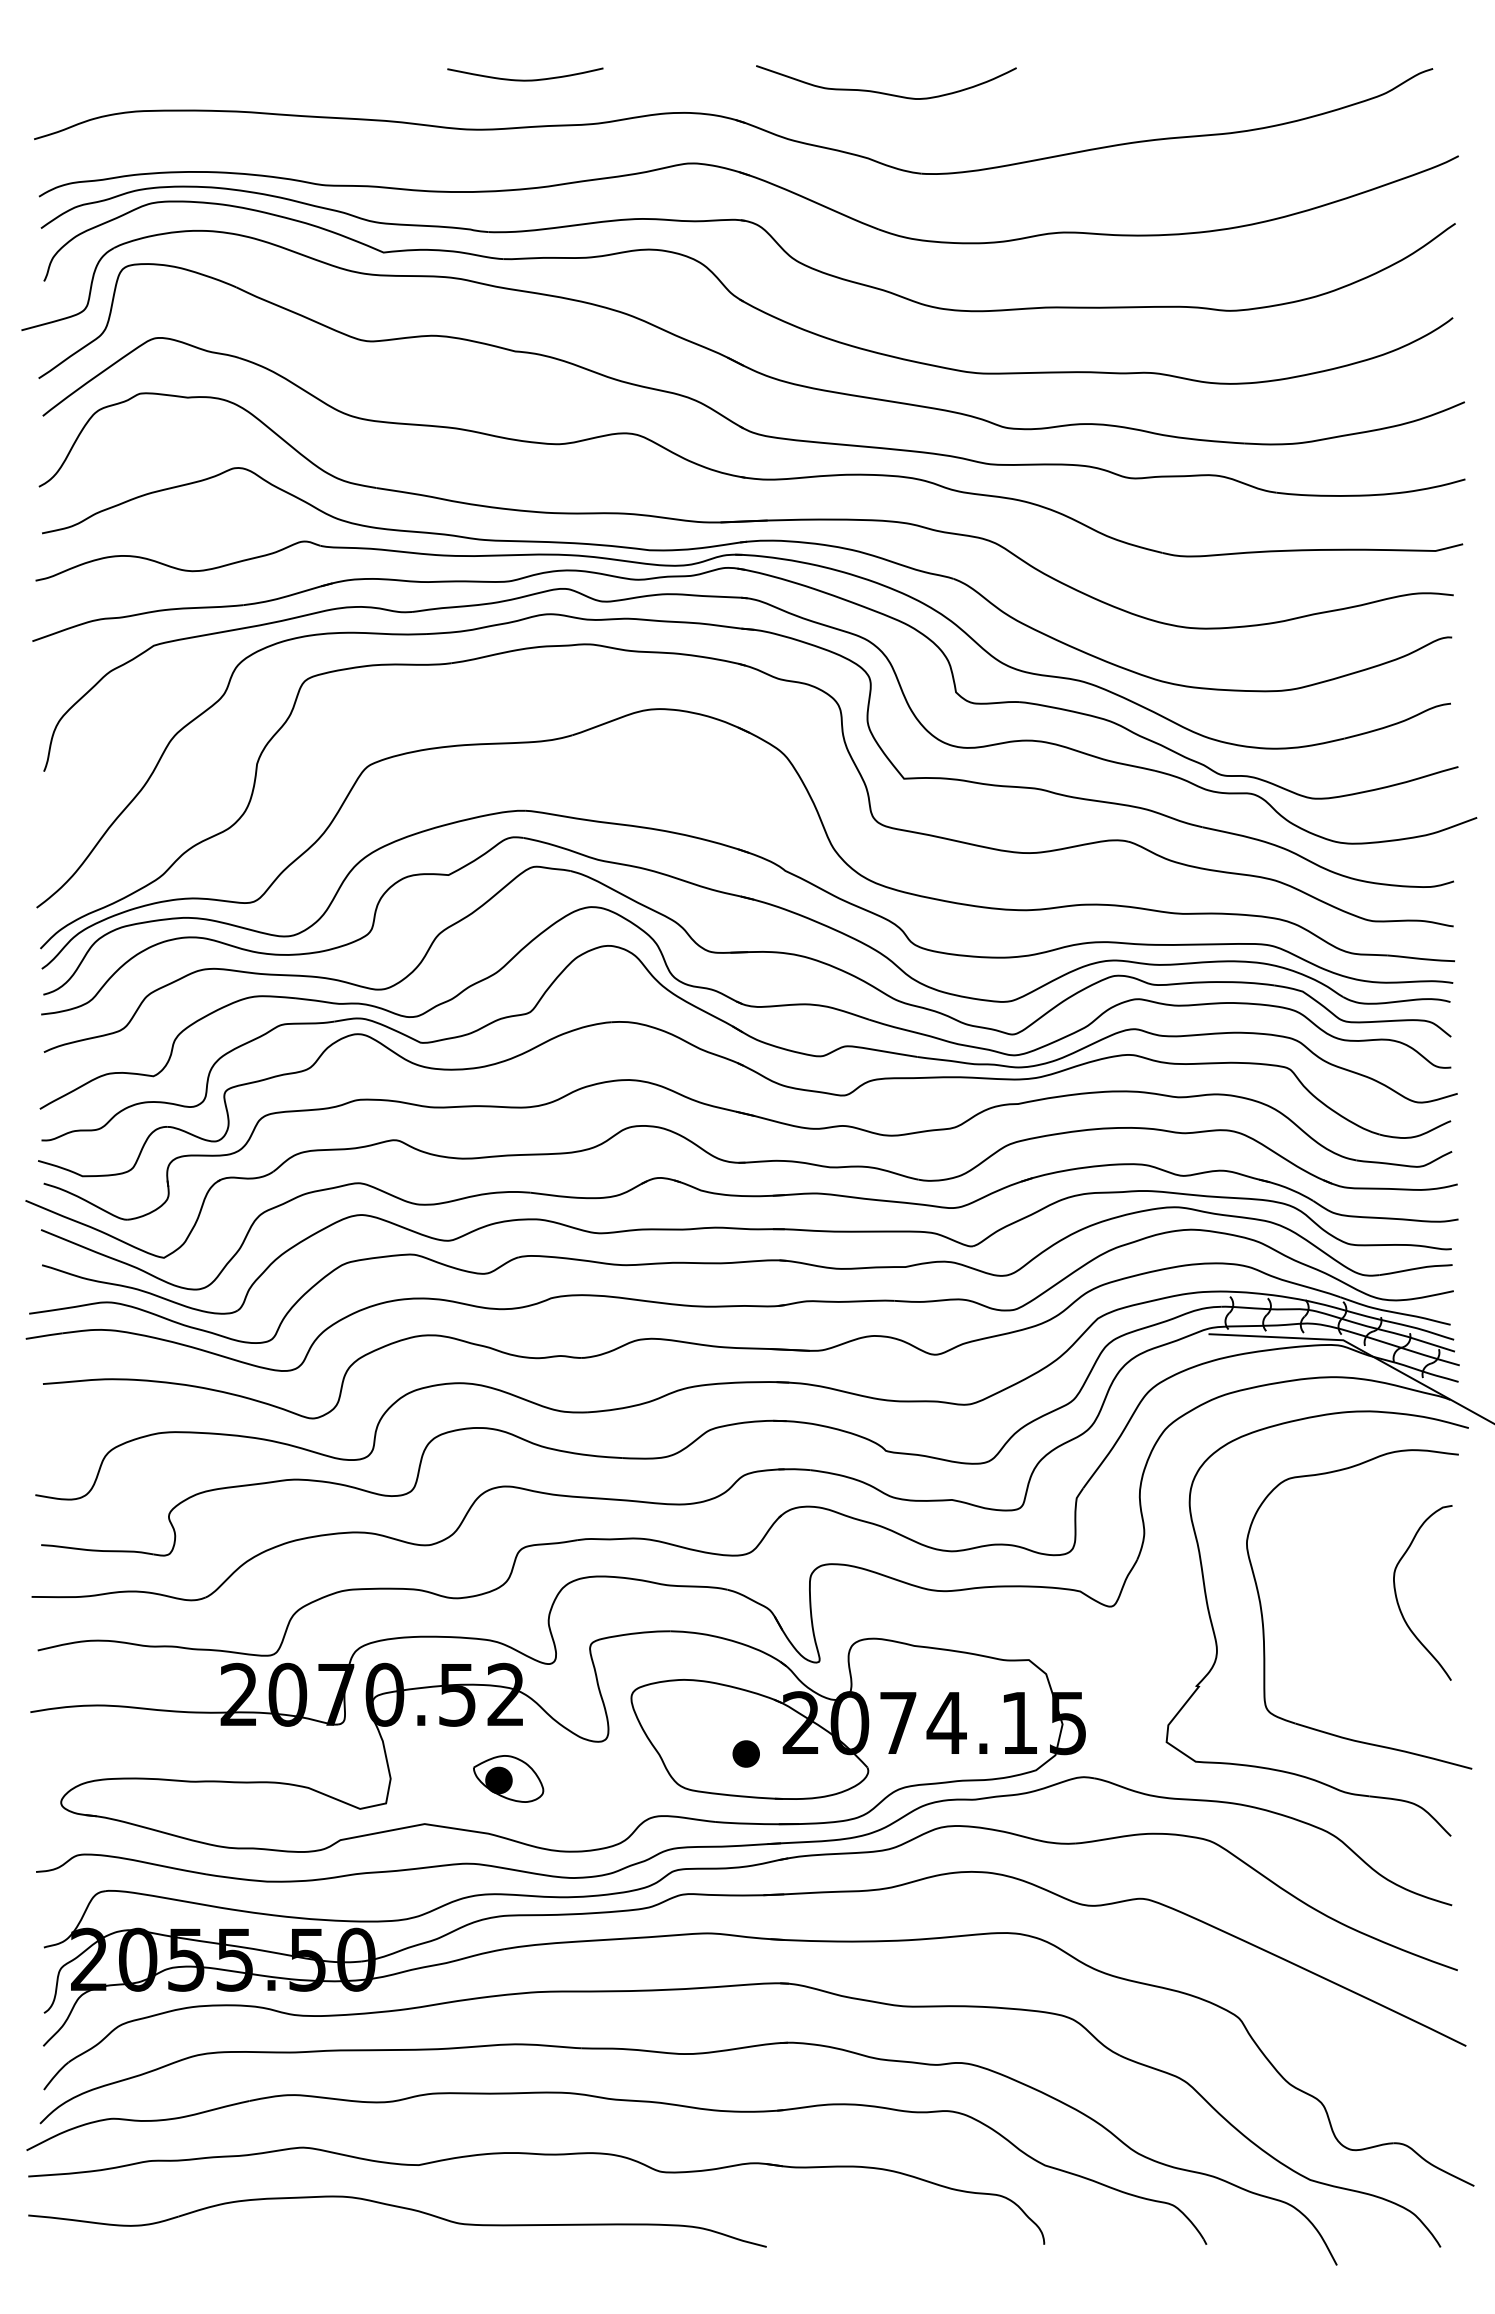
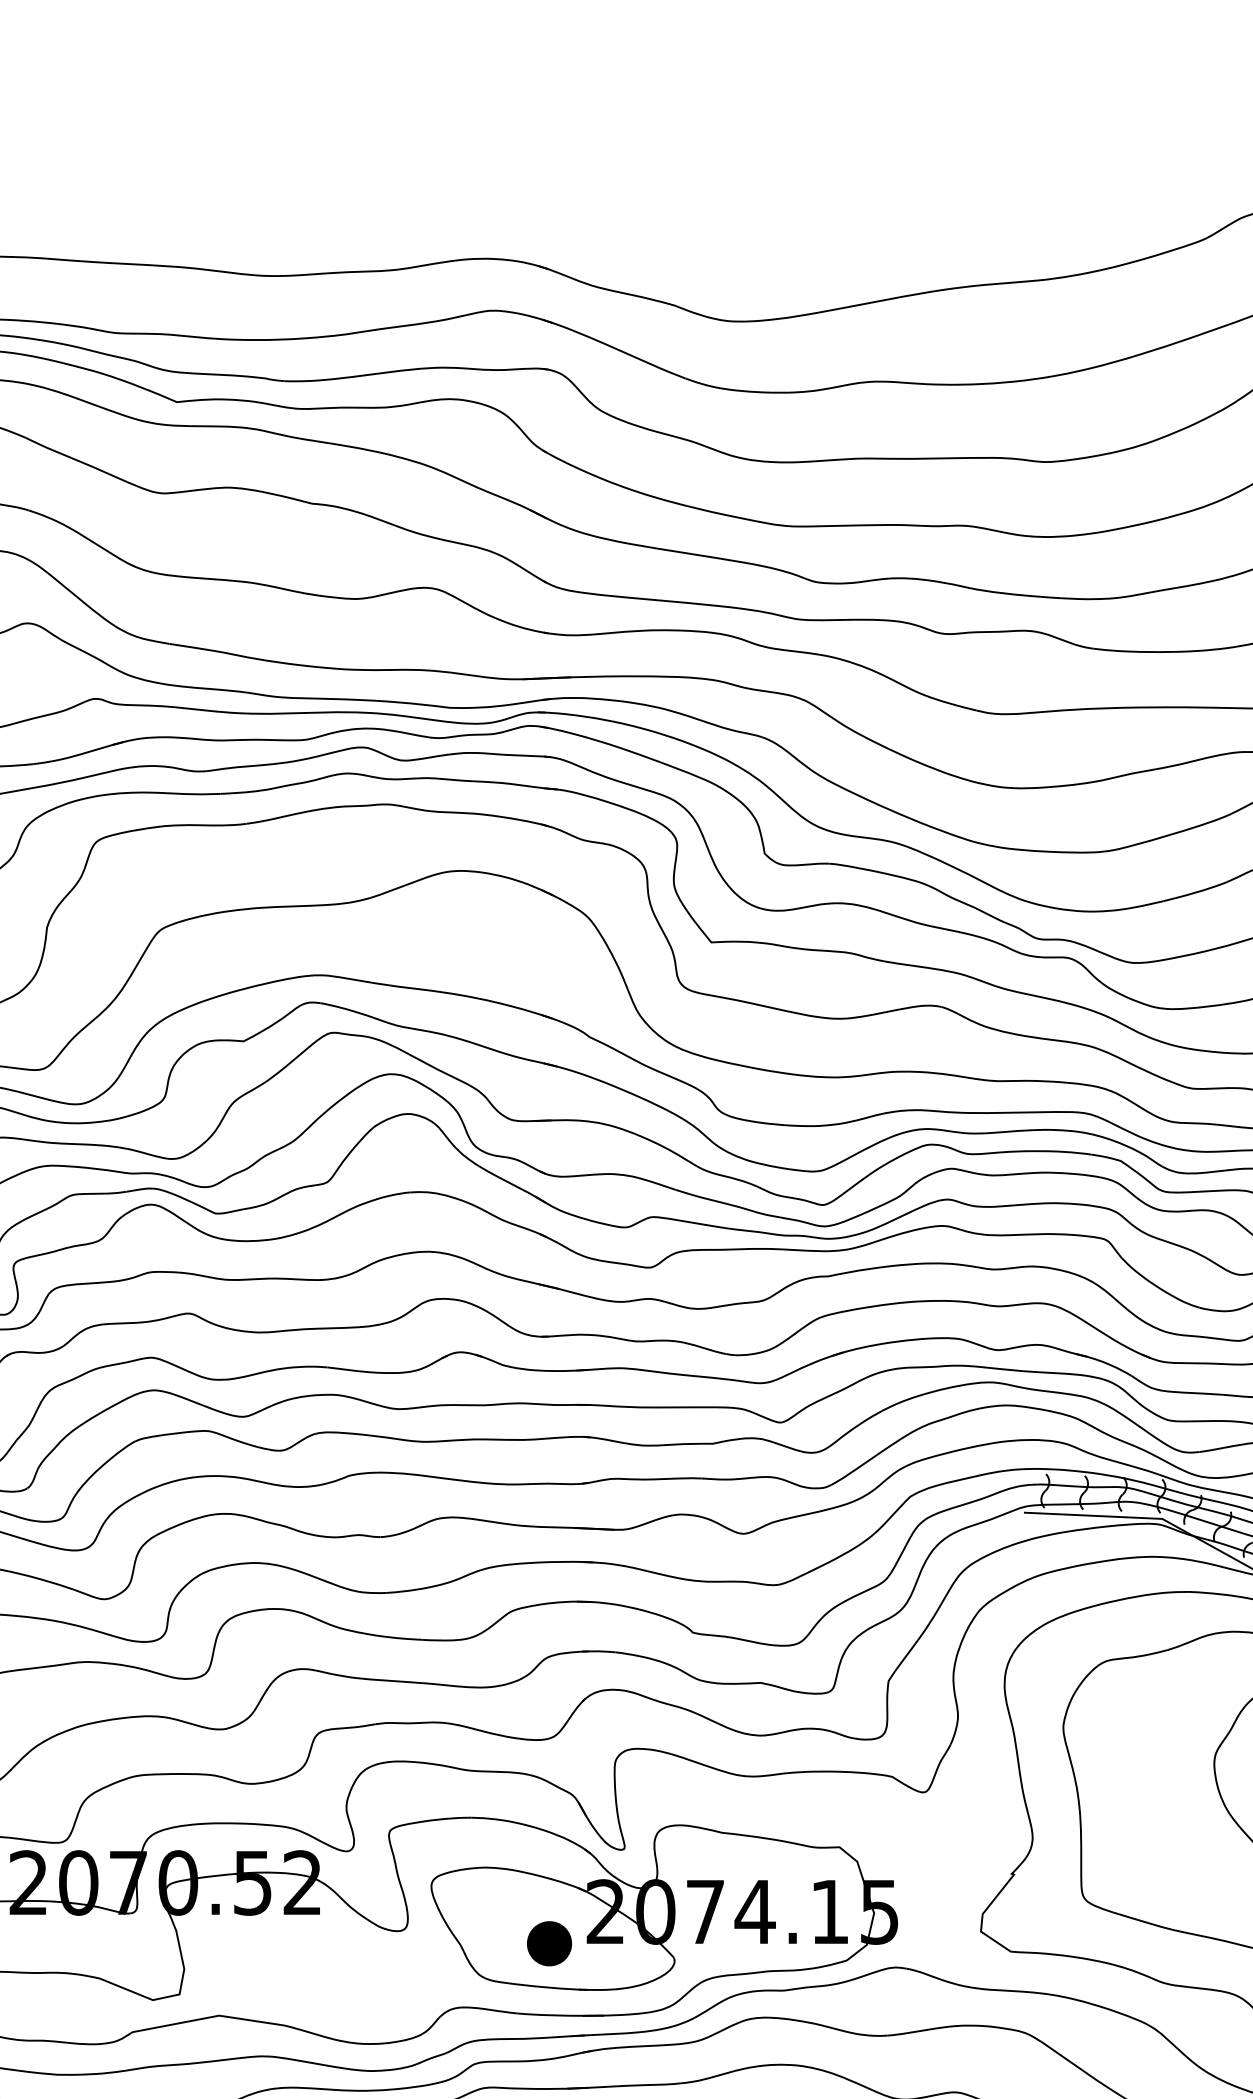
curve: (525, 79) -> (322, 224), removed
curve: (884, 92) -> (691, 237), removed
part: (745, 1753) -> (548, 1943), size x1.6
part: (508, 1778) -> (305, 1968), removed

